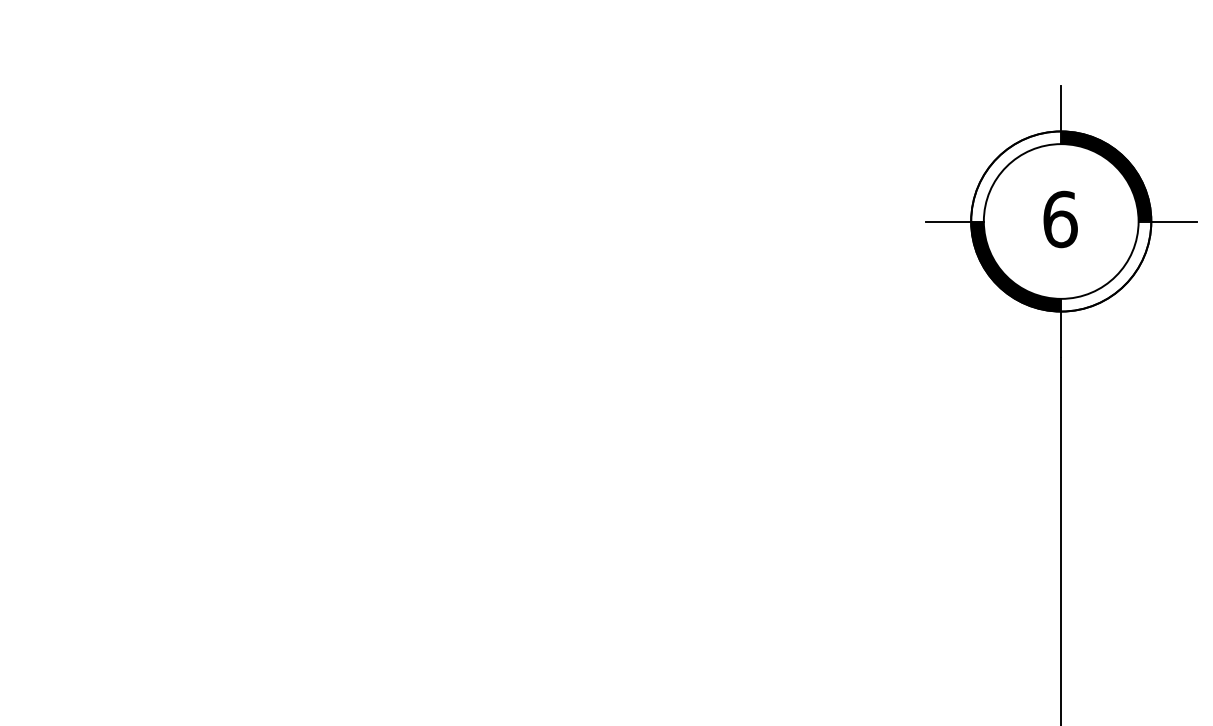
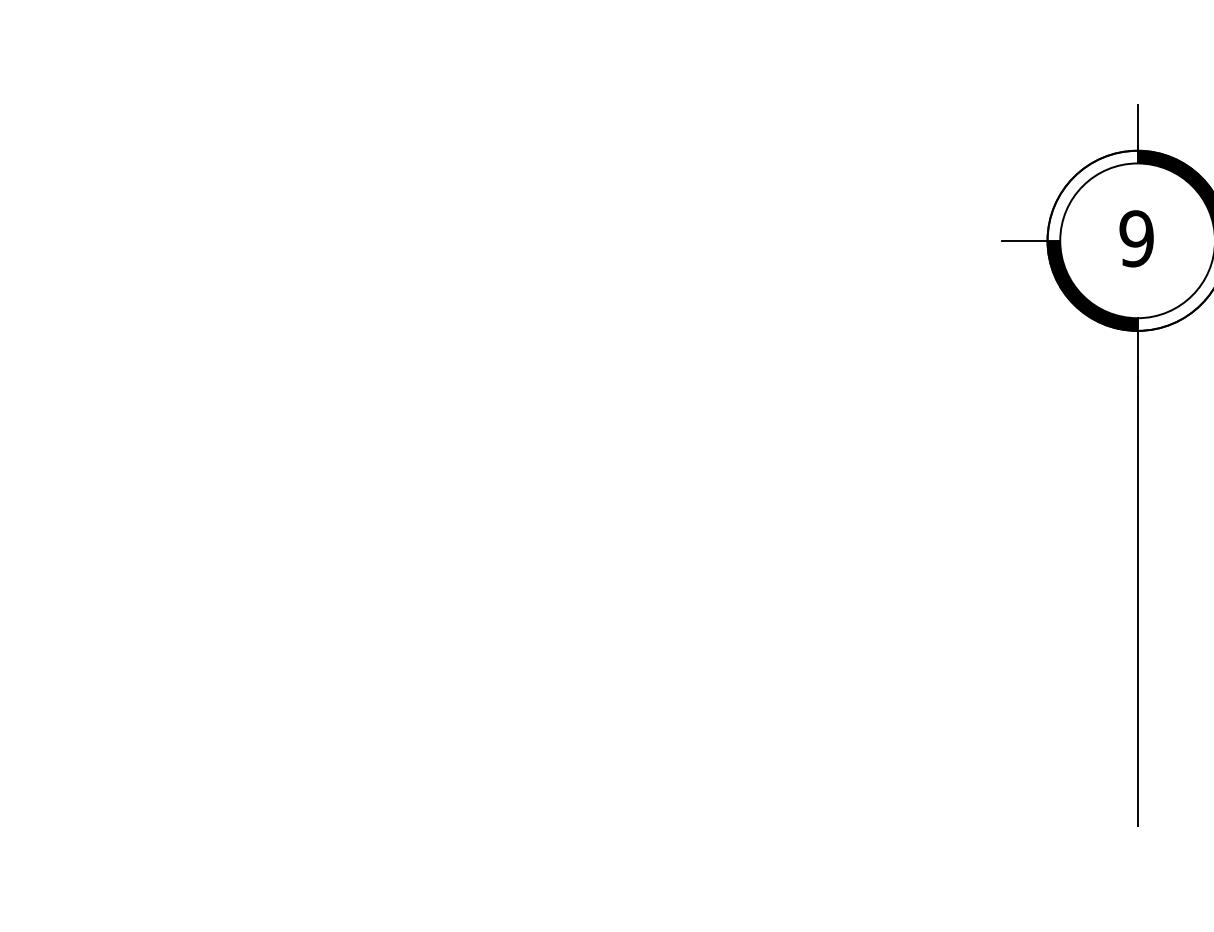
text: (1060, 219) -> (1136, 238), 6 -> 9

